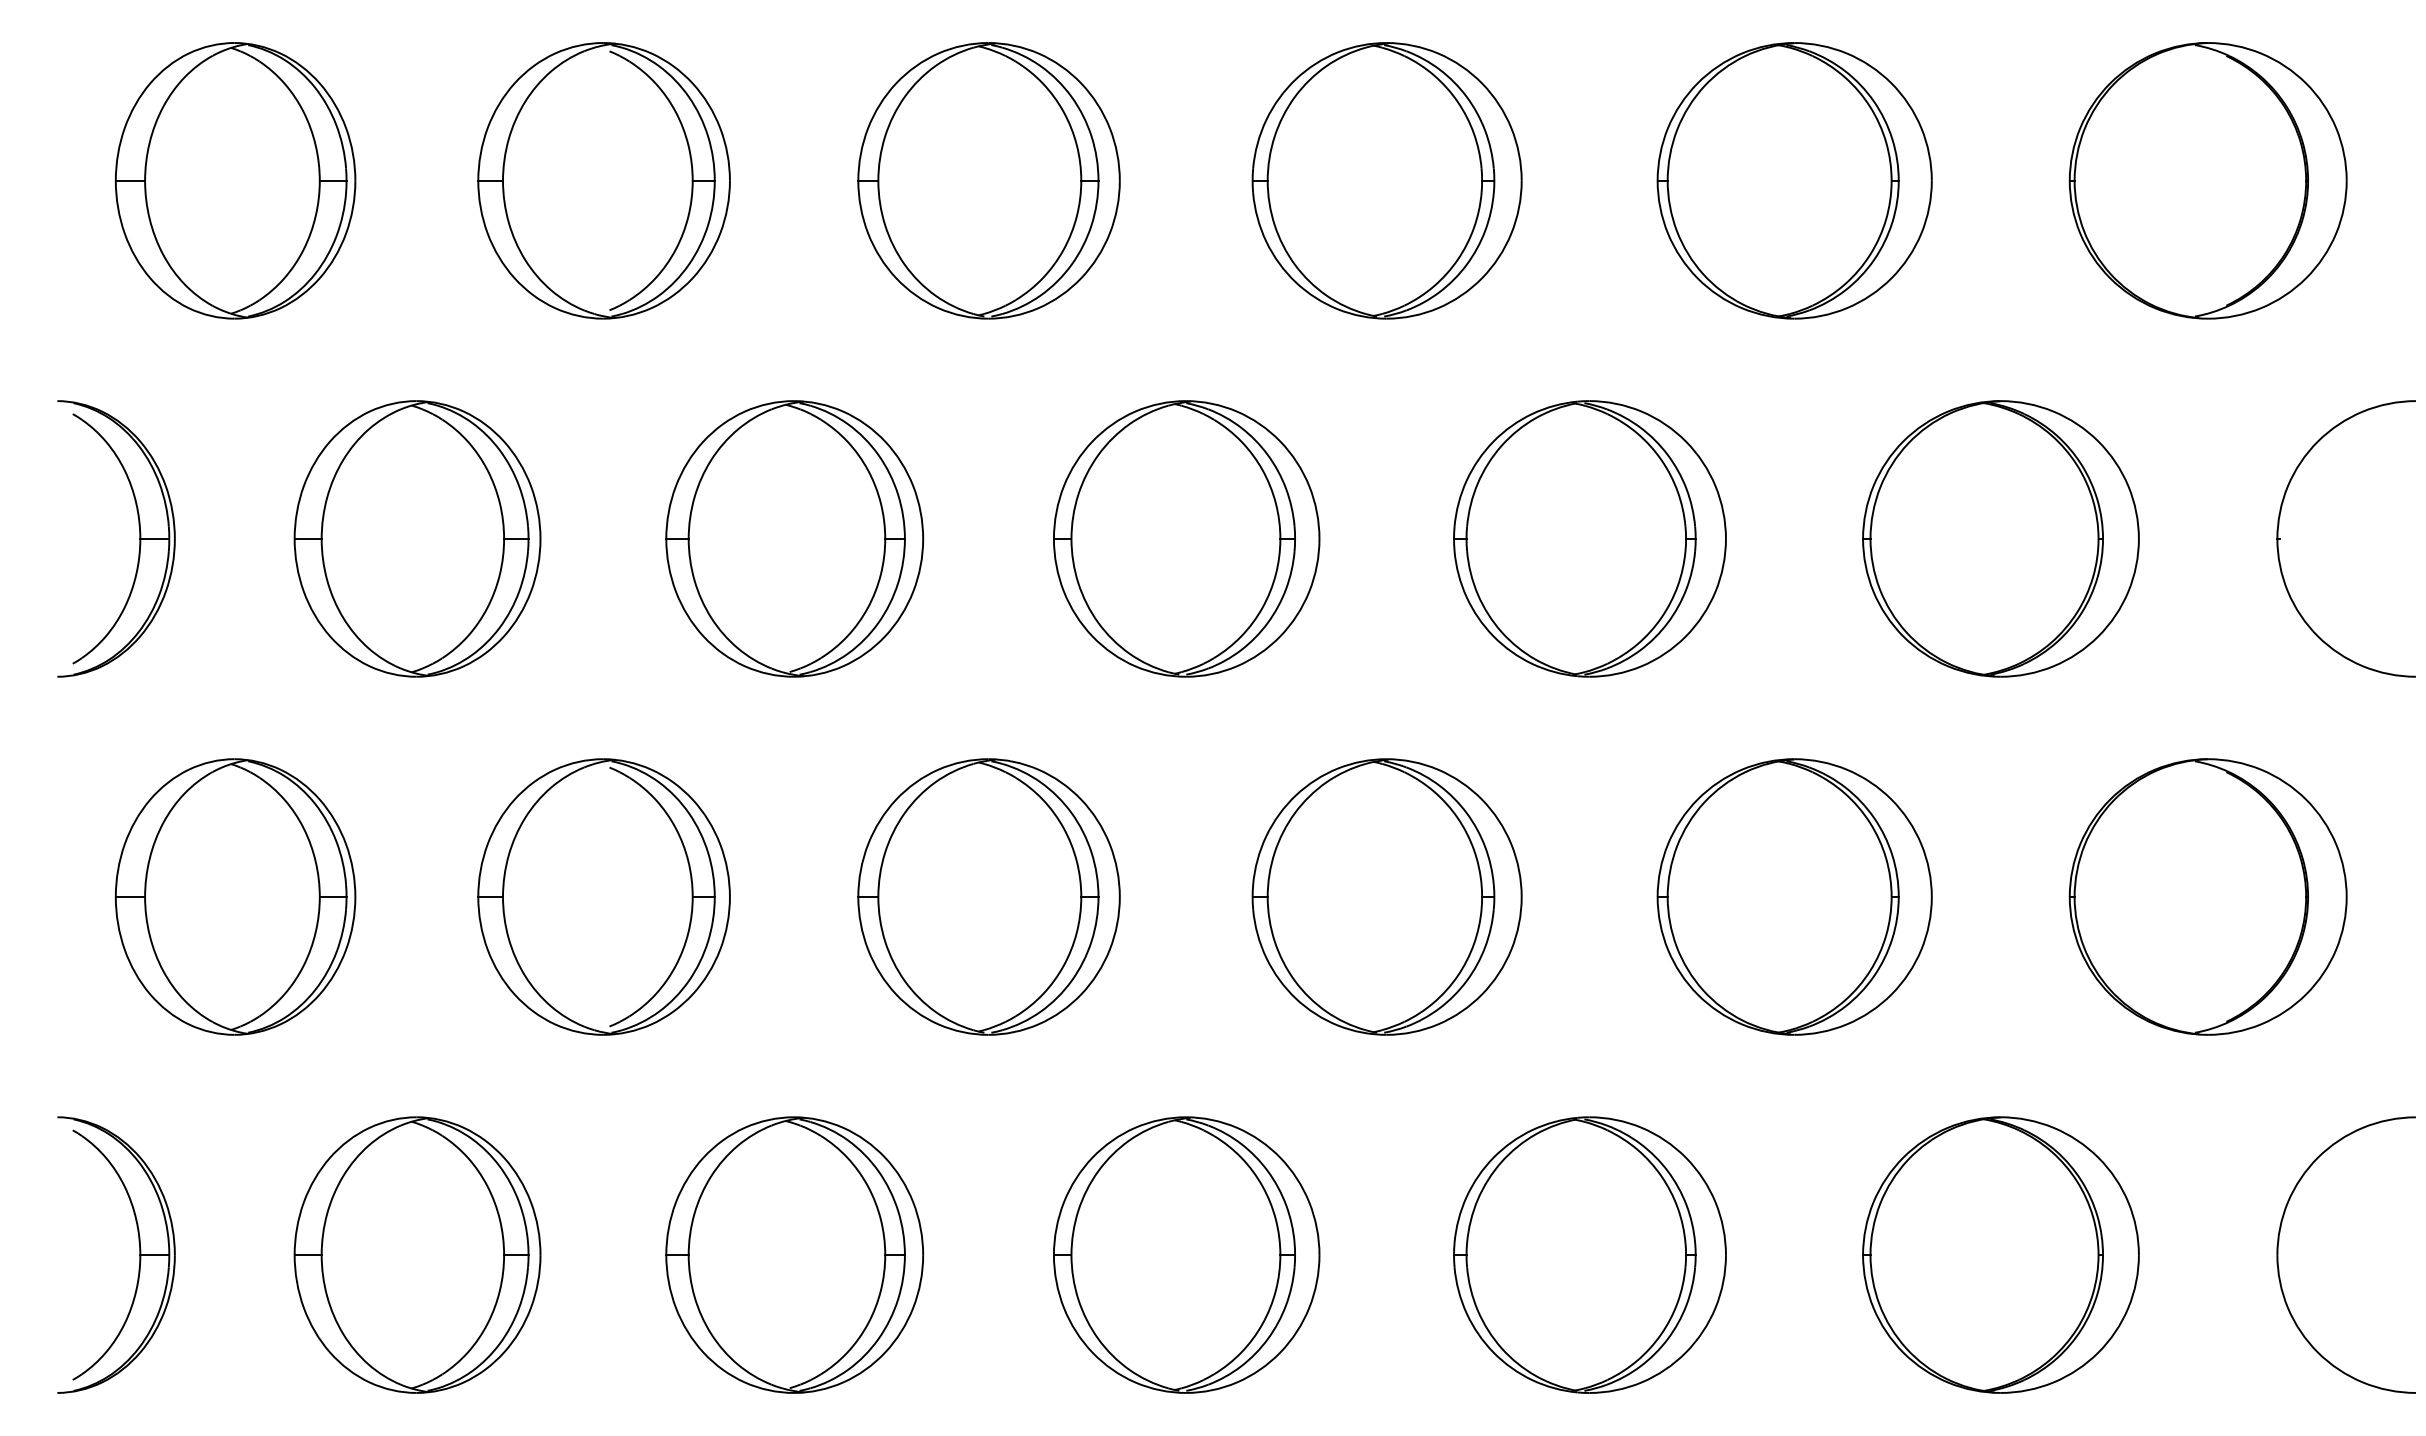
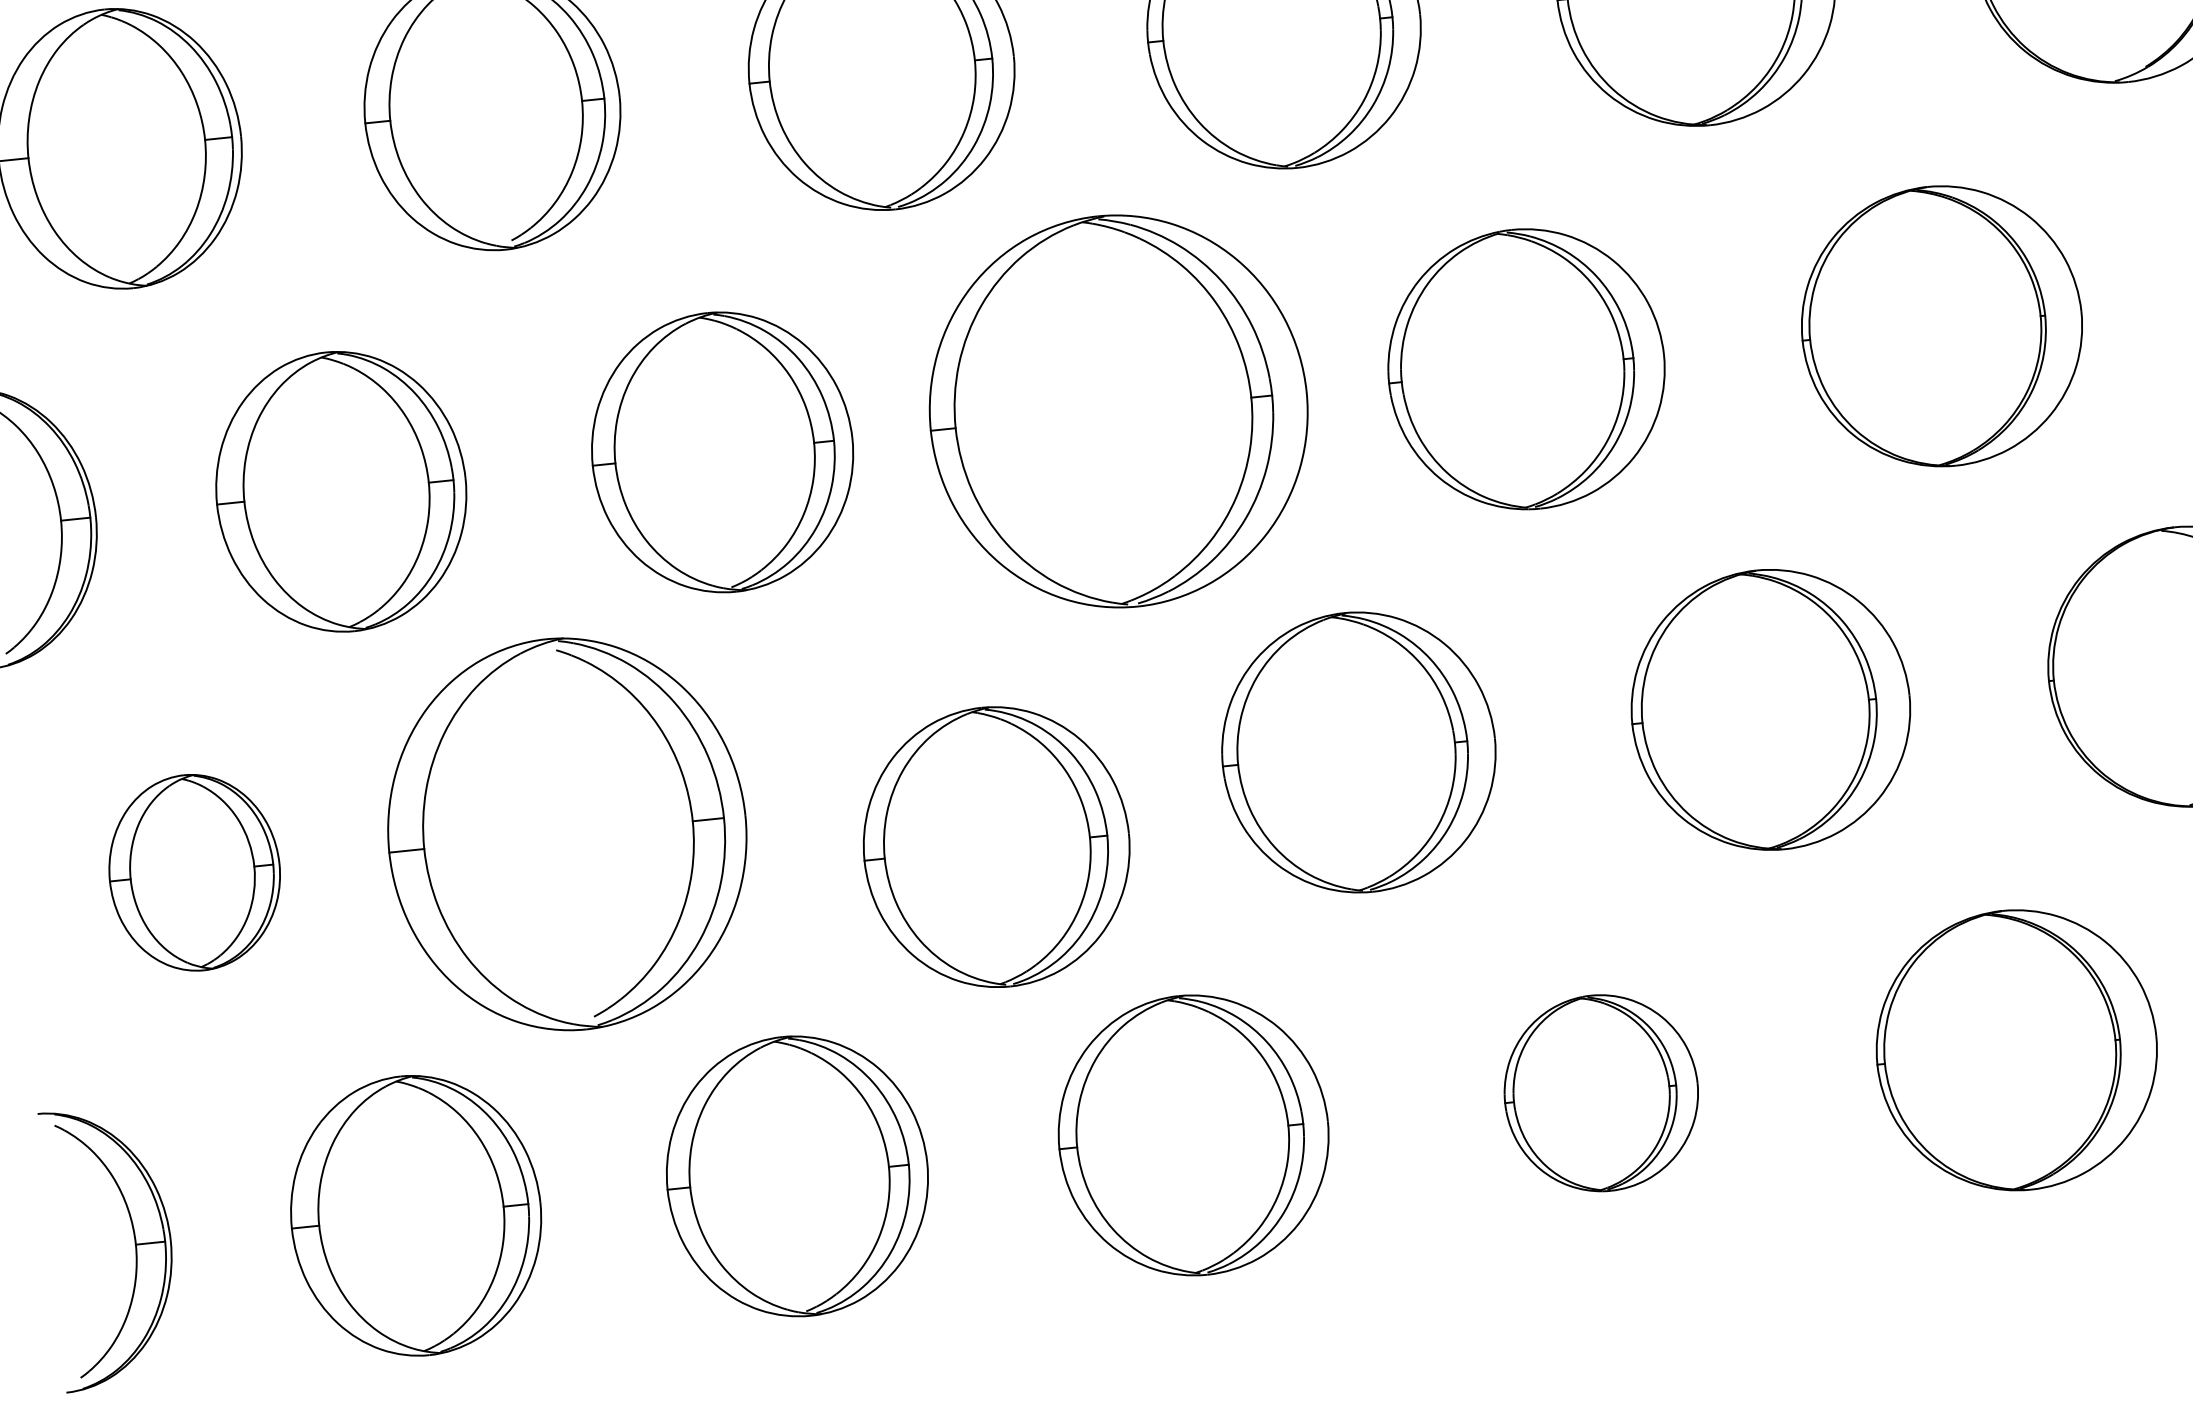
part: (1186, 538) -> (1118, 410), size x1.4
part: (235, 896) -> (194, 872), size x0.7
part: (603, 896) -> (566, 833), size x1.4
part: (988, 896) -> (996, 846), moved
part: (1589, 1254) -> (1600, 1092), size x0.7

